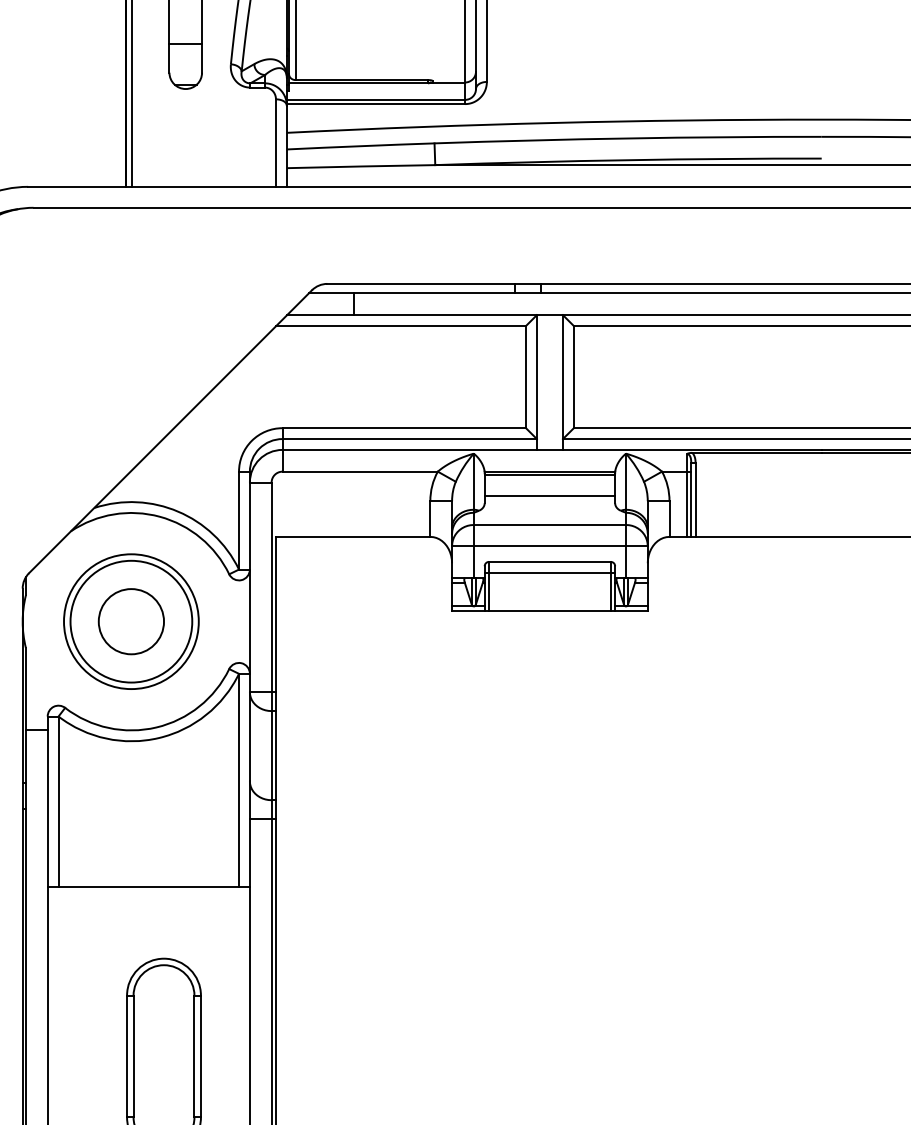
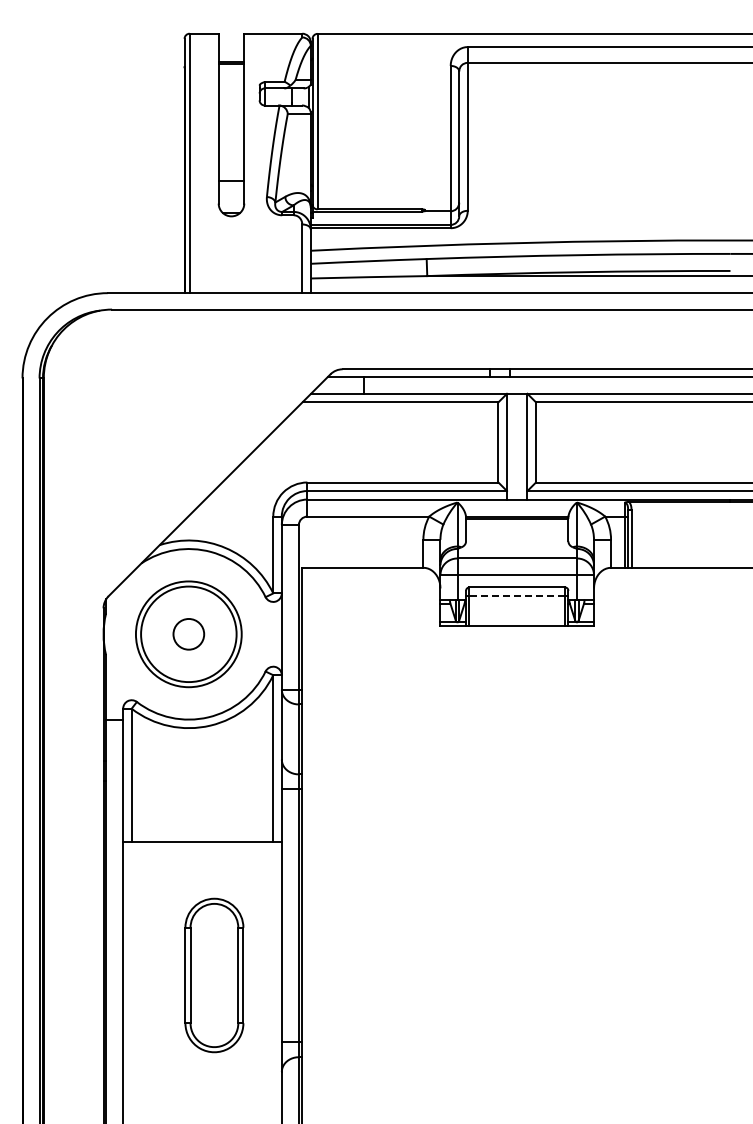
line: (550, 495) -> (517, 535), removed
line: (550, 572) -> (517, 595), solid -> dashed
circle: (130, 620) -> (188, 633), size x0.6

